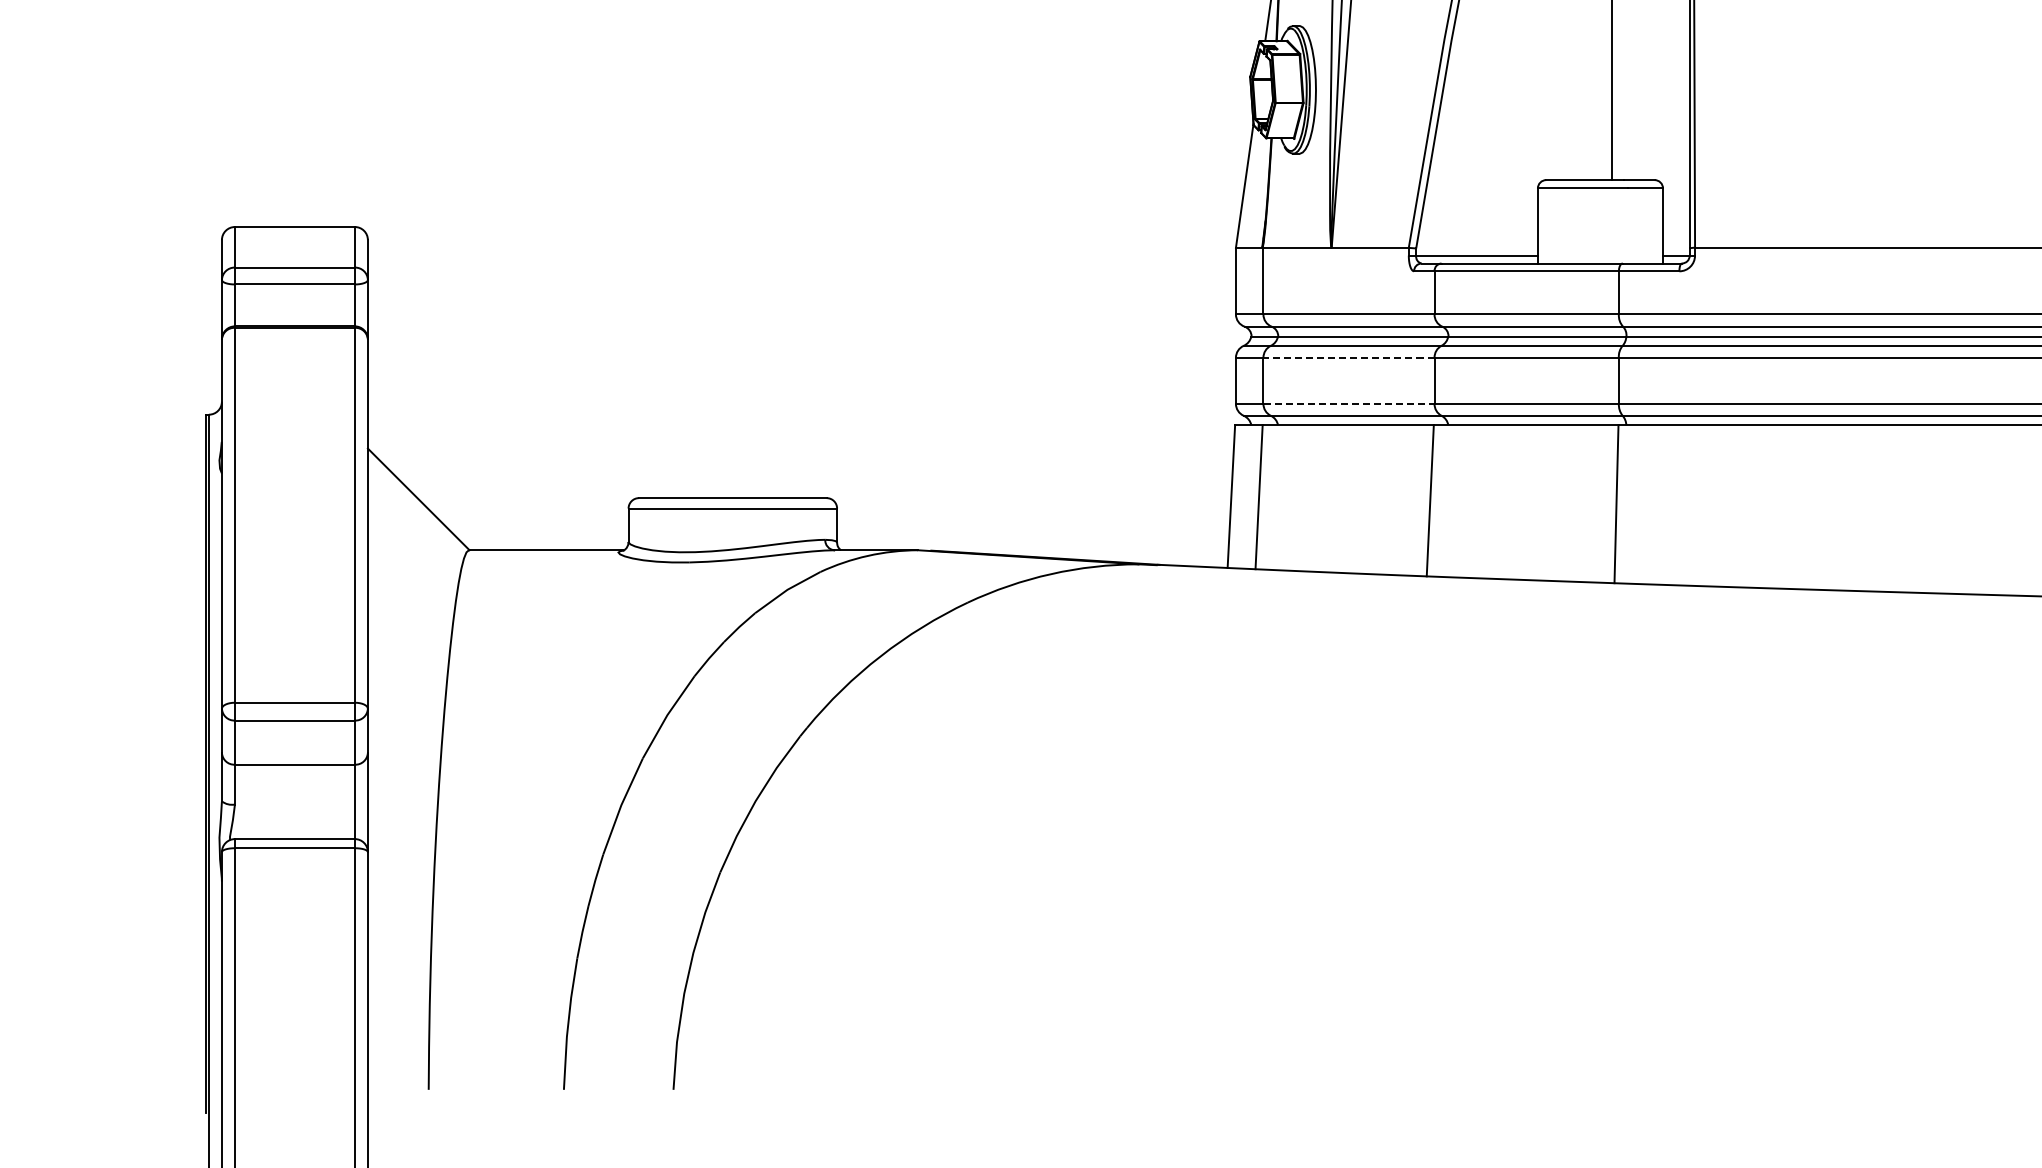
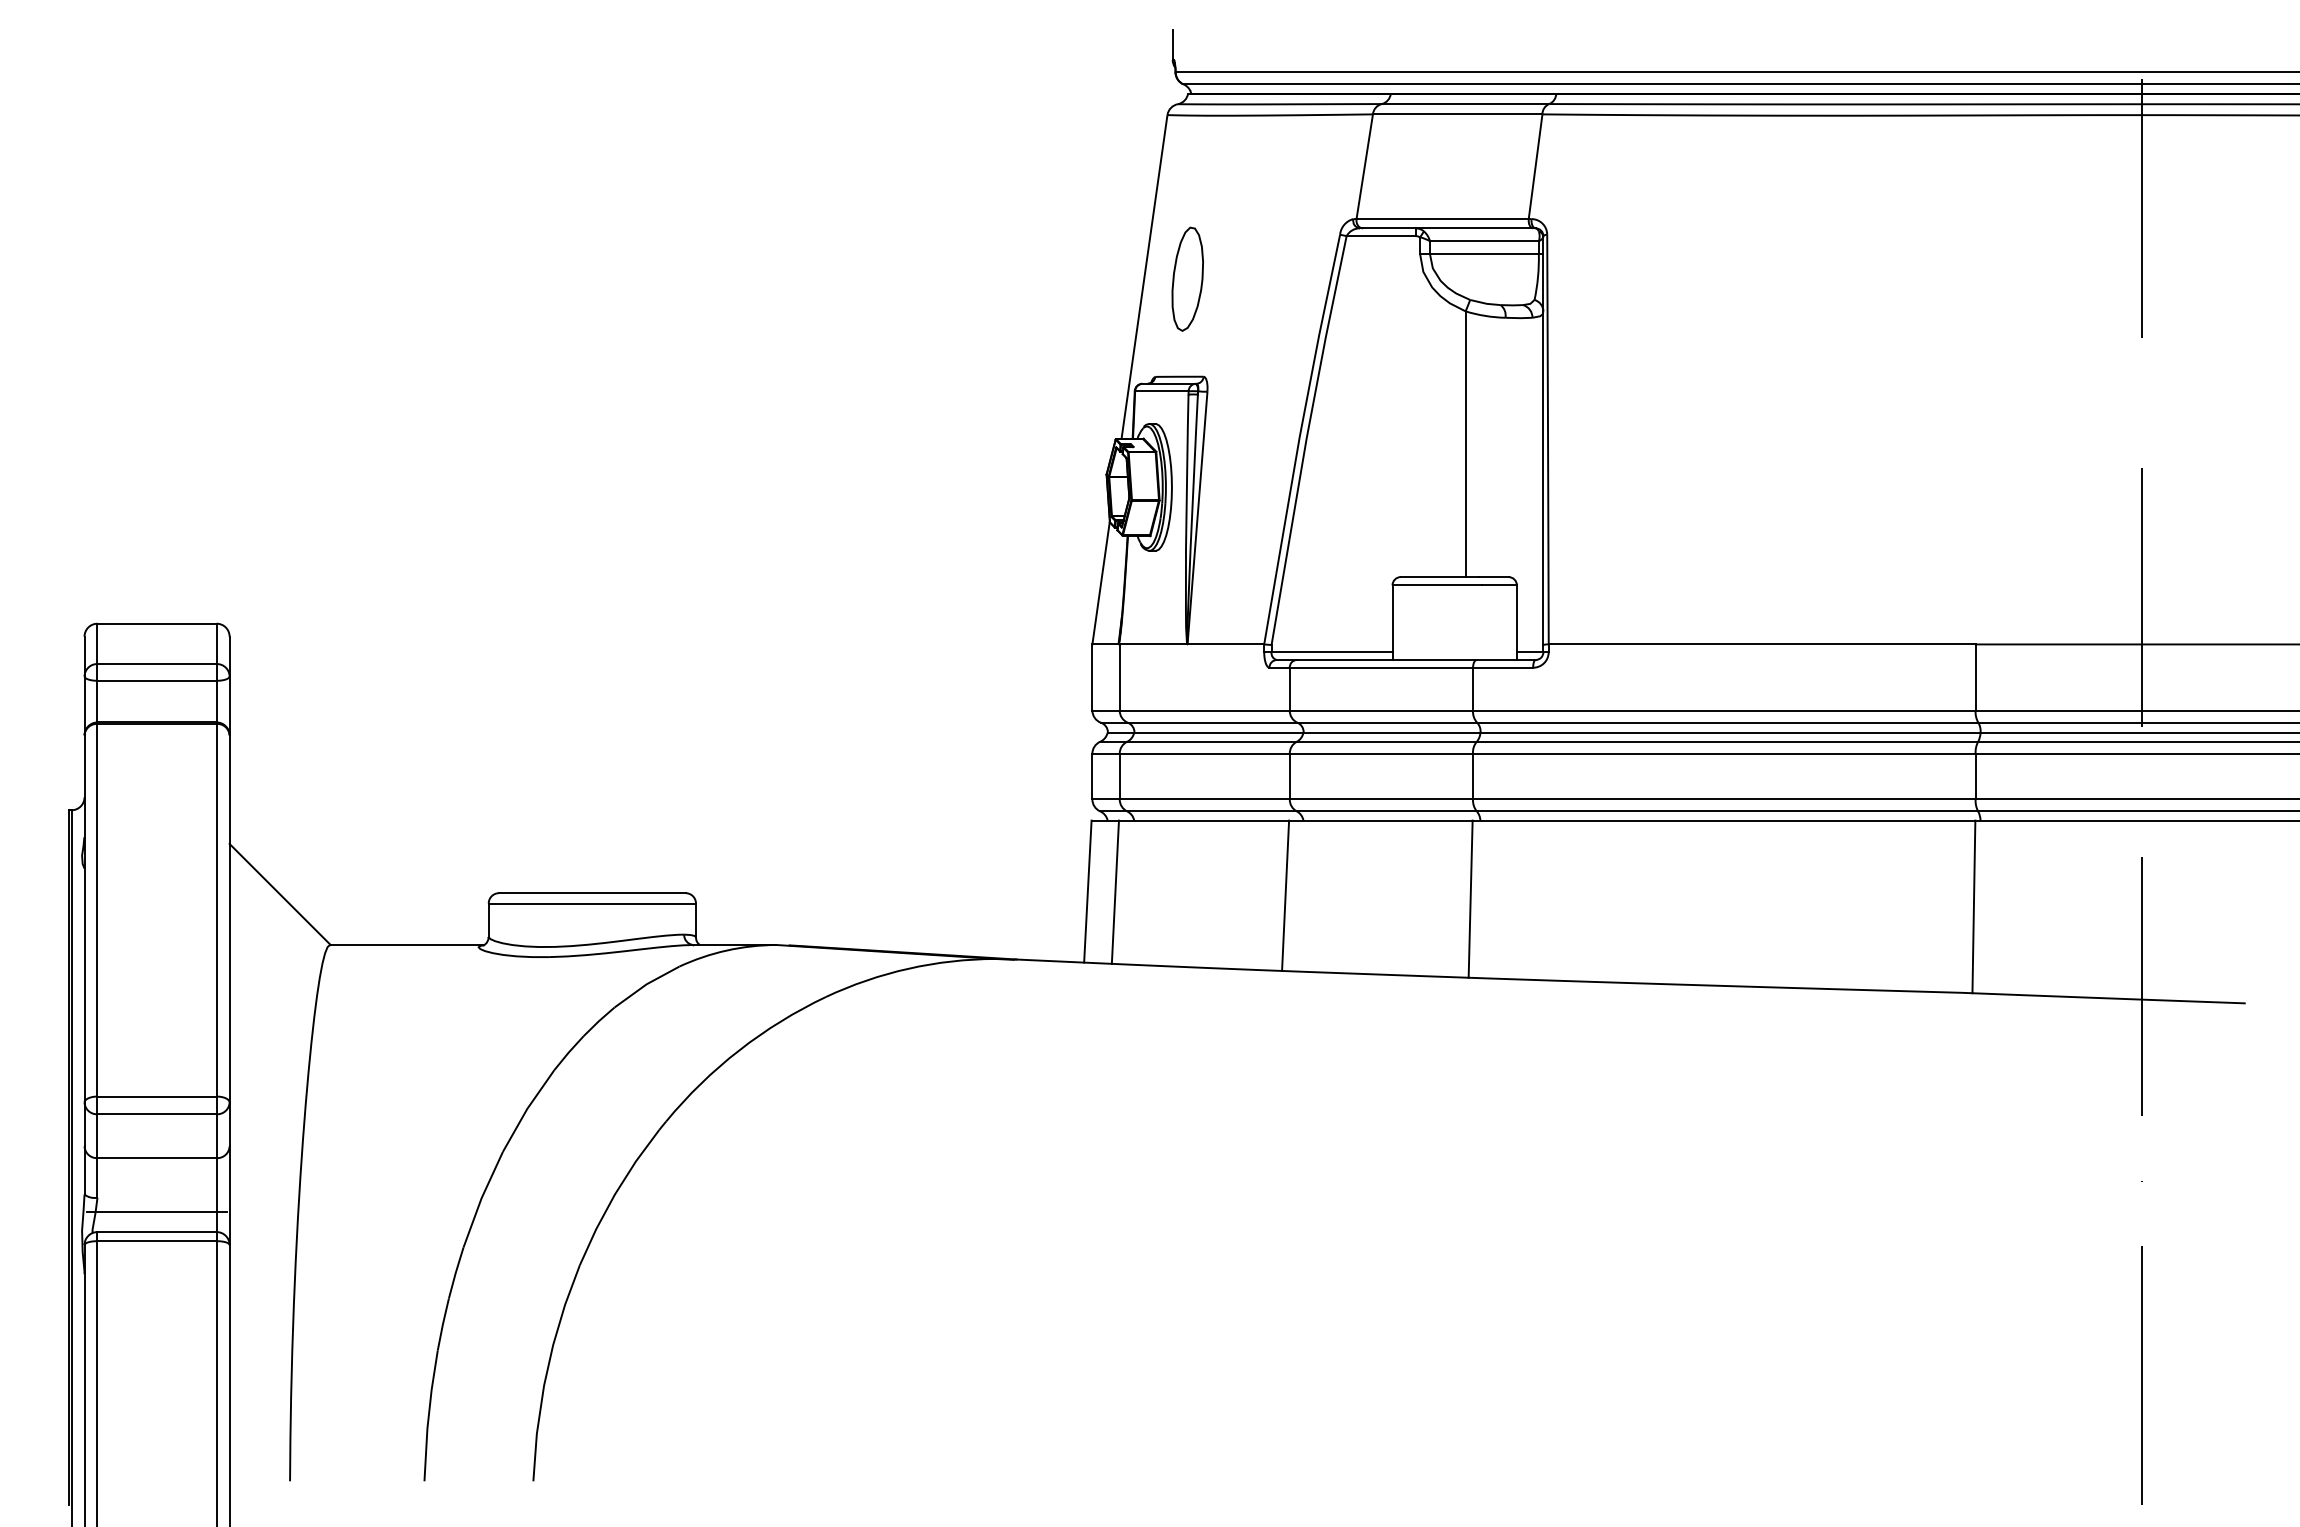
line: (1348, 357) -> (1204, 753), dashed -> solid
line: (1349, 403) -> (1205, 799), dashed -> solid
line: (295, 819) -> (157, 1212), added

